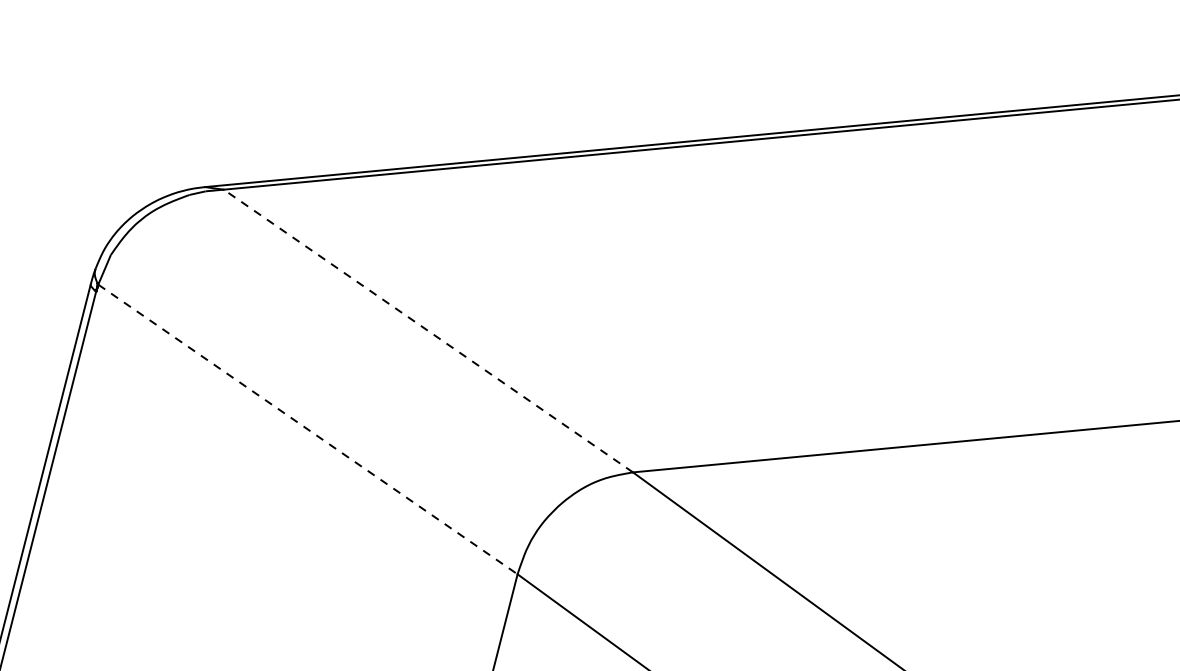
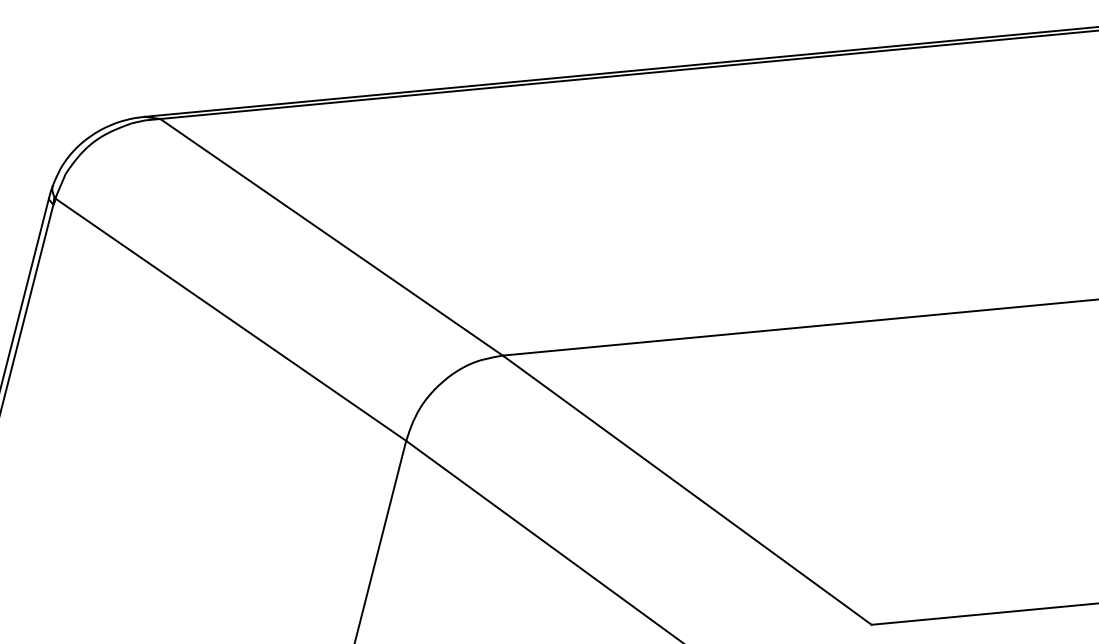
line: (428, 331) -> (331, 237), dashed -> solid
line: (308, 429) -> (231, 319), dashed -> solid

